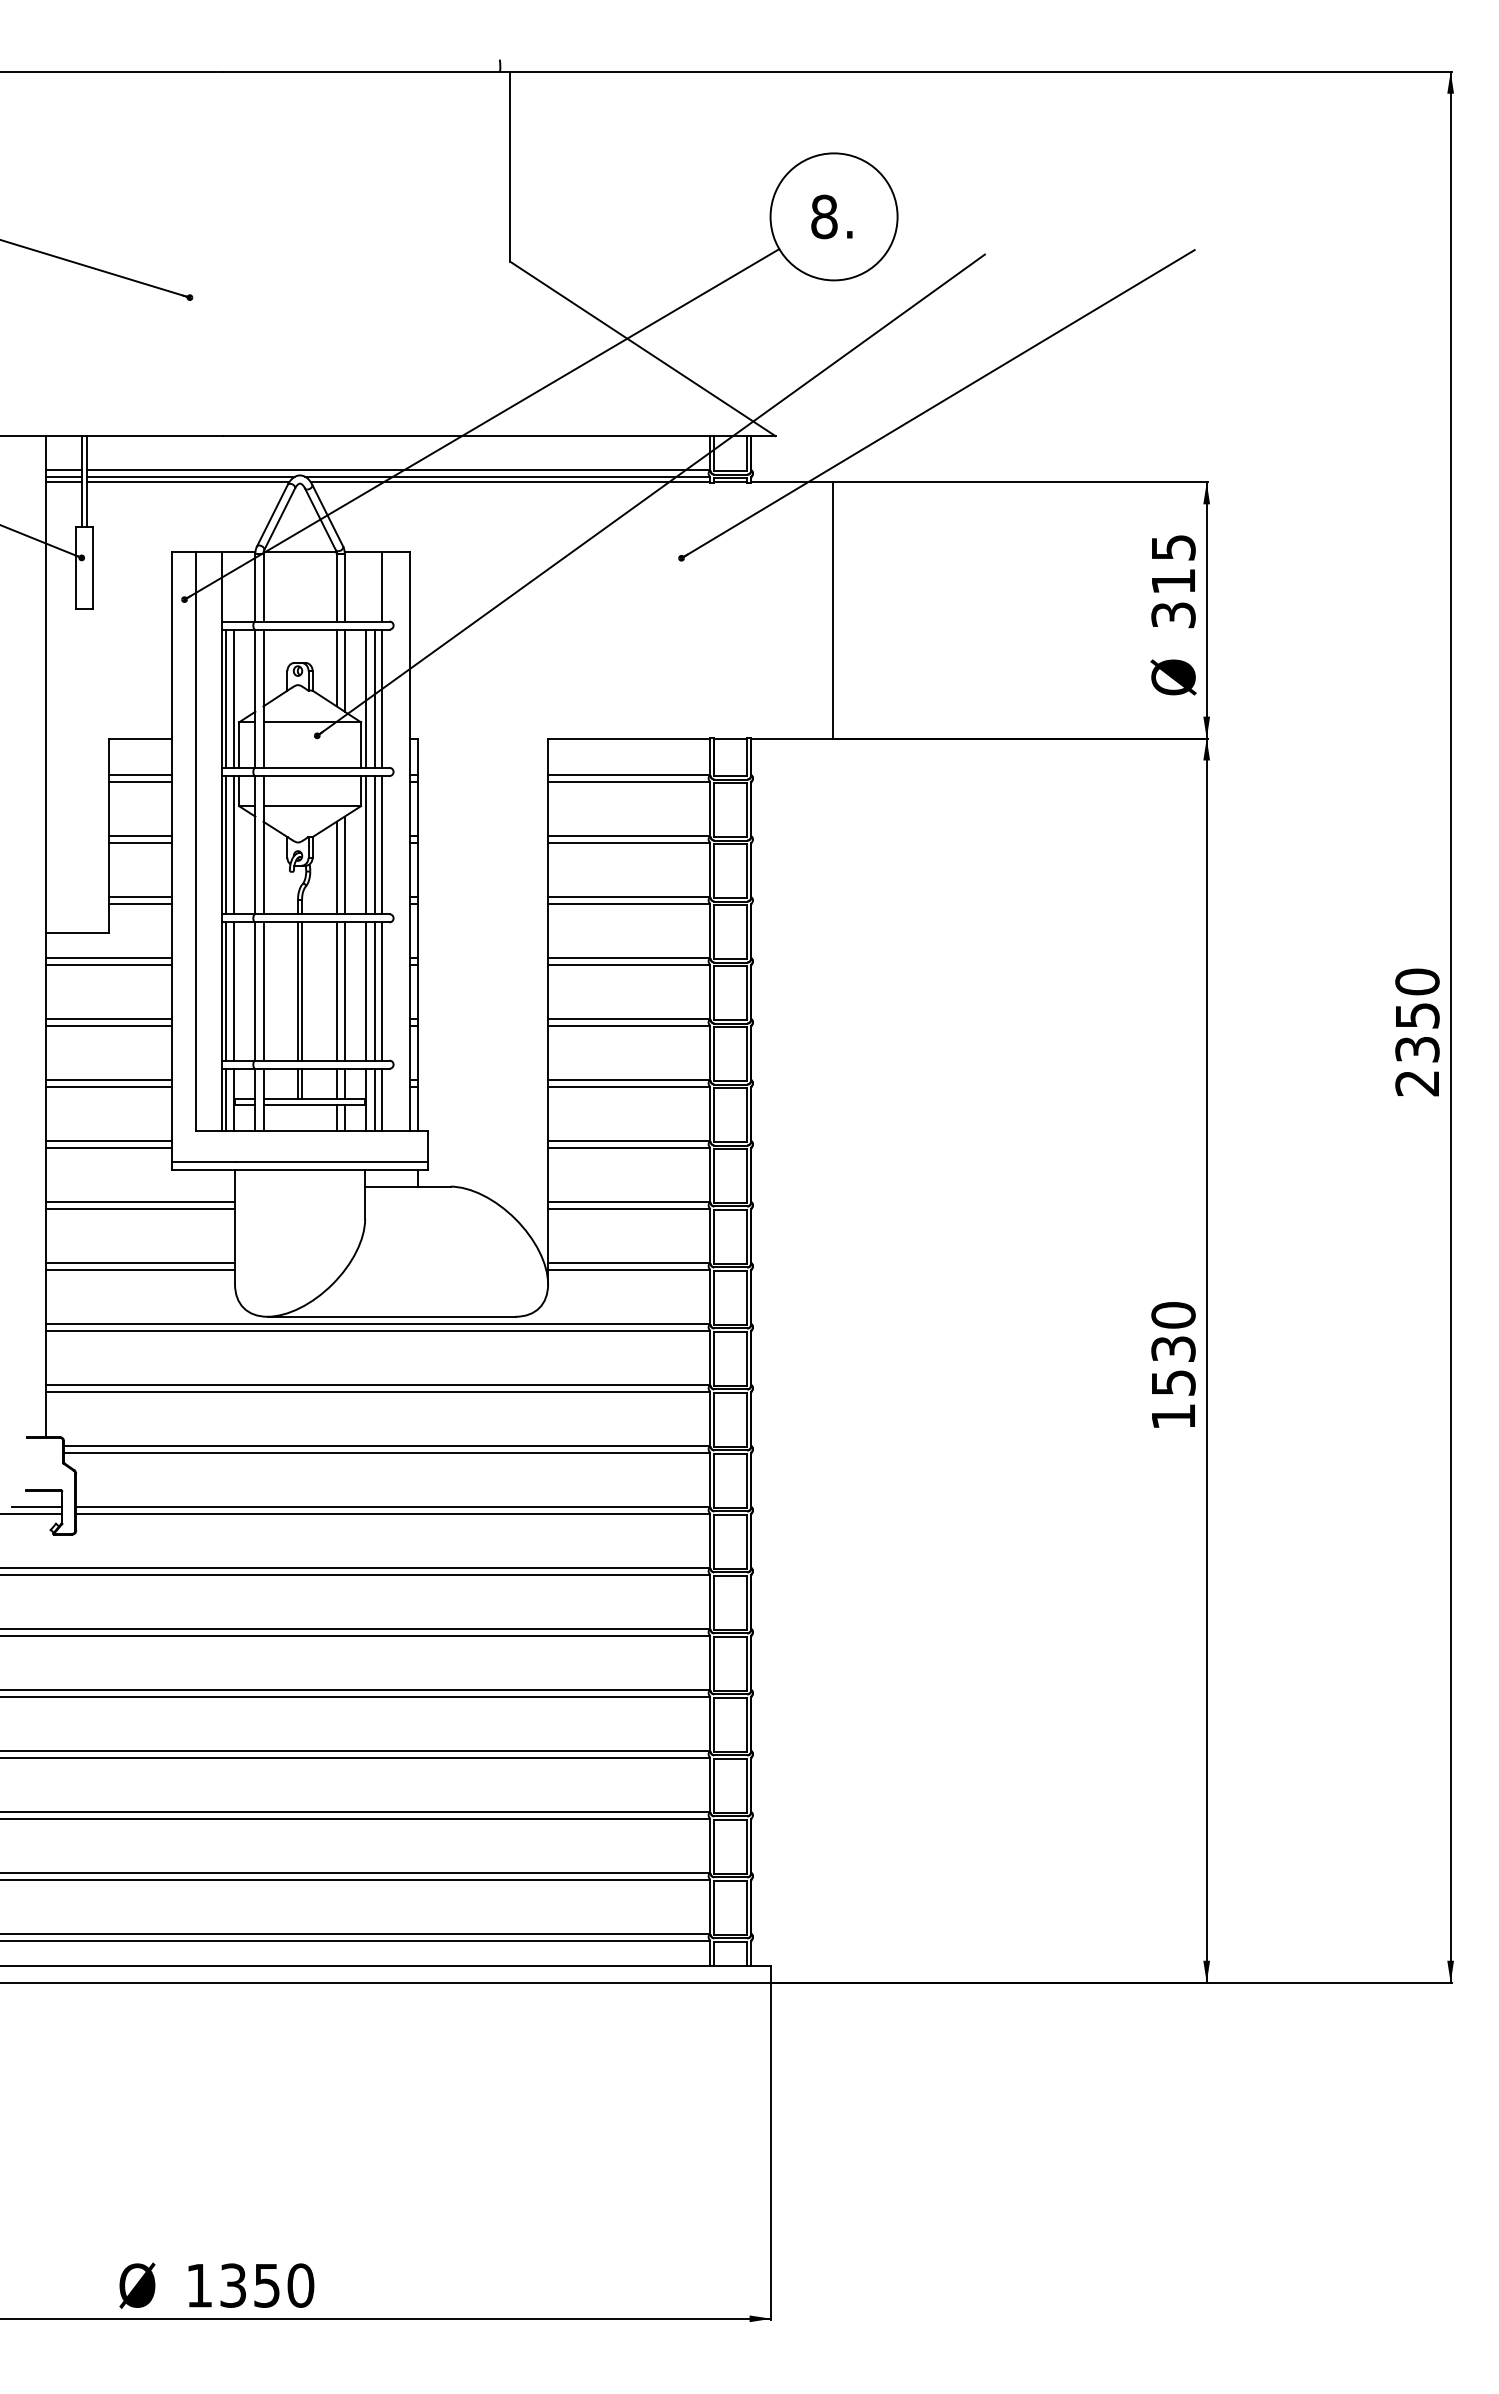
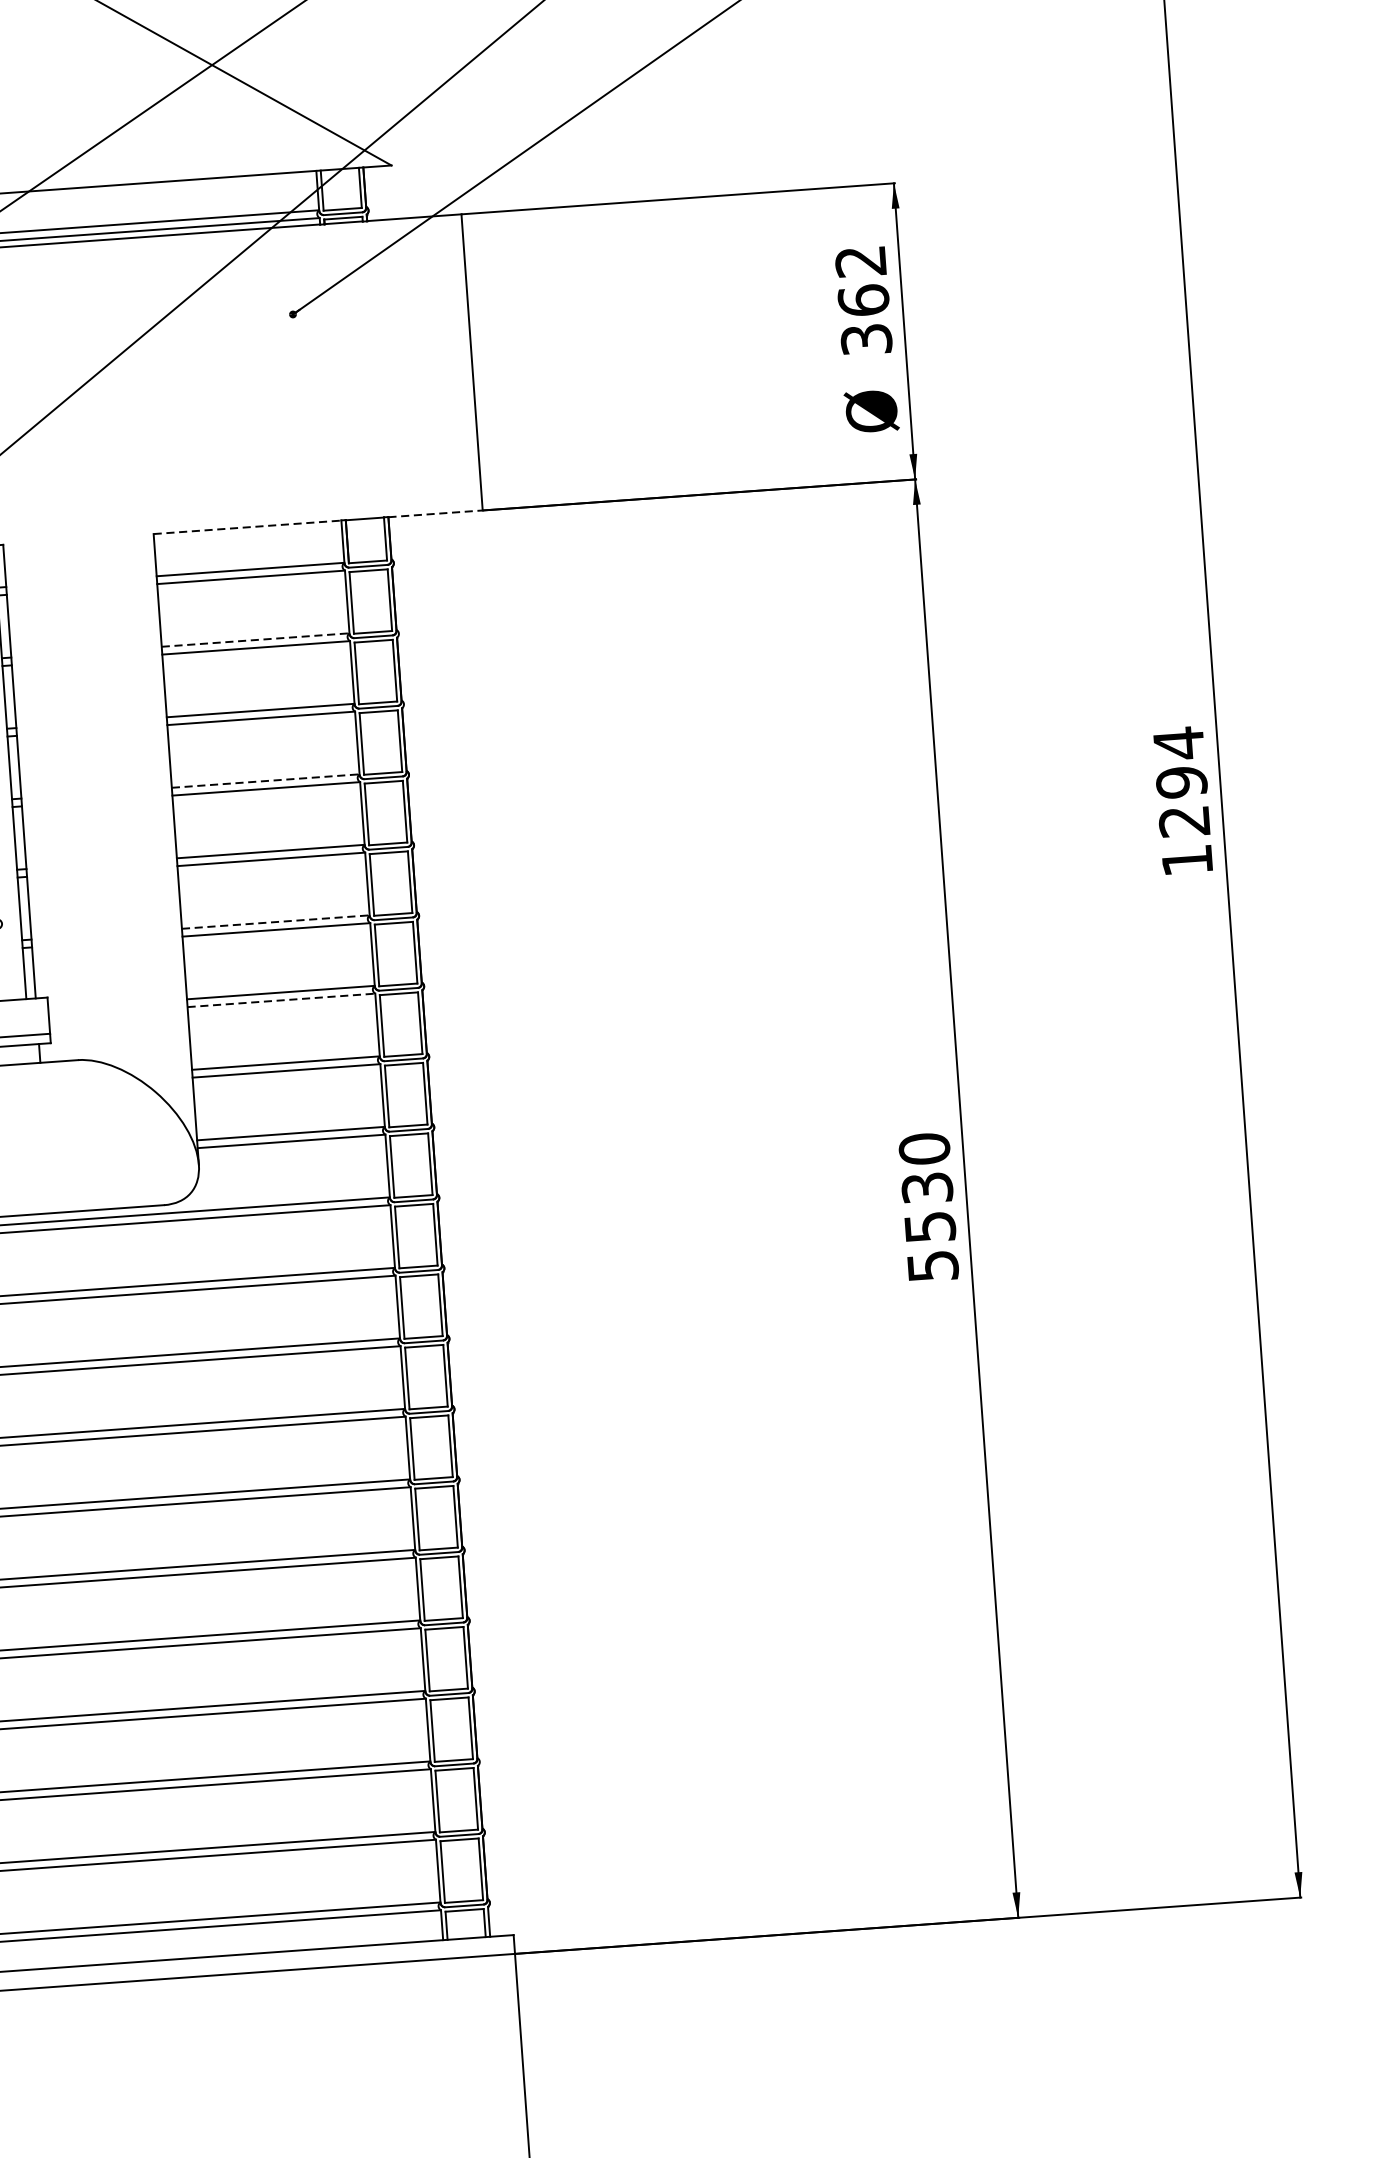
text: (1173, 564) -> (862, 280), 315 -> 362
line: (629, 738) -> (247, 527), solid -> dashed
line: (791, 738) -> (435, 513), solid -> dashed
line: (629, 836) -> (255, 640), solid -> dashed
line: (629, 958) -> (265, 781), solid -> dashed
text: (1417, 1032) -> (1183, 801), 2350 -> 1294
line: (629, 1080) -> (276, 922), solid -> dashed
line: (629, 1147) -> (281, 1000), solid -> dashed
text: (1173, 1416) -> (932, 1265), 1530 -> 5530

